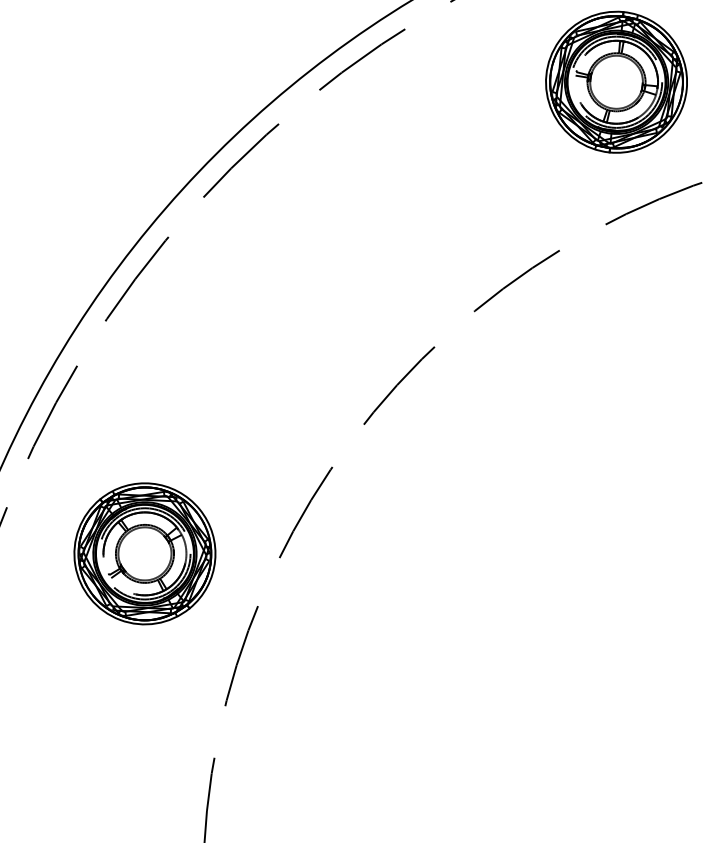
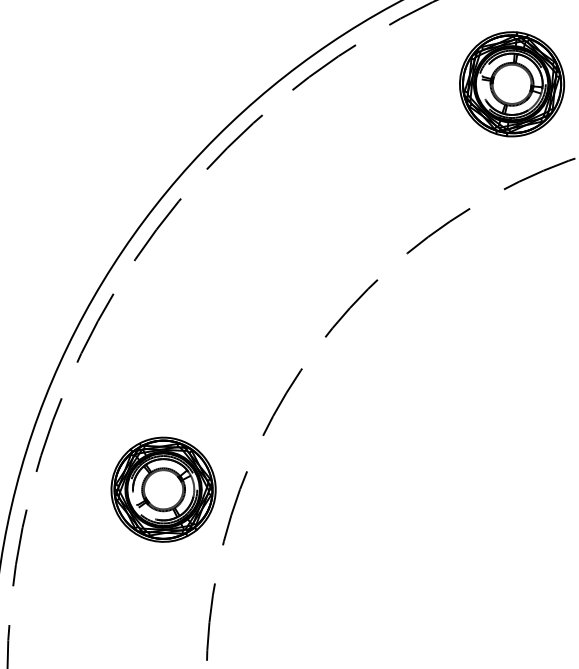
part: (144, 553) -> (163, 489), moved

